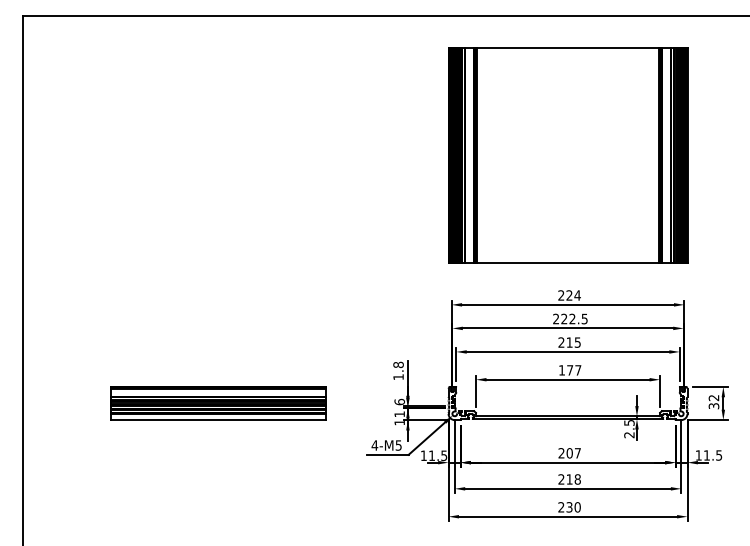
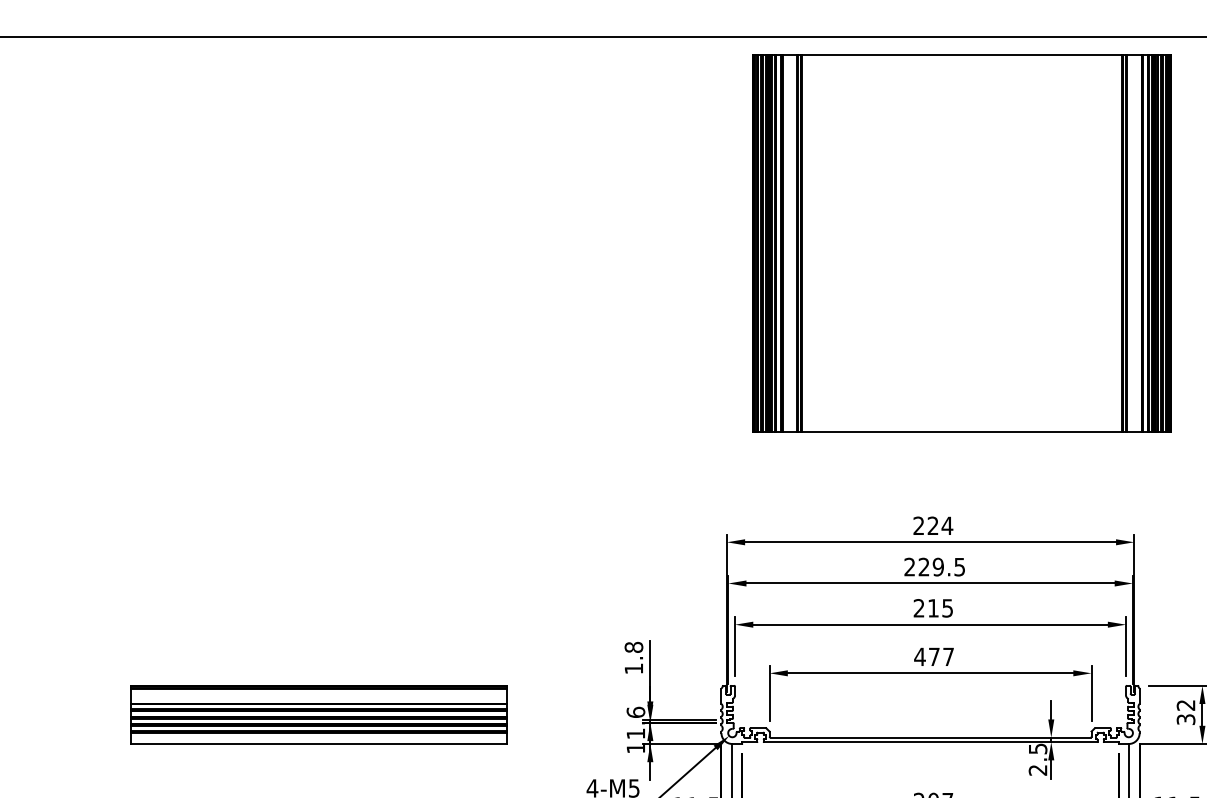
part: (568, 155) -> (962, 244), moved
text: (572, 318) -> (938, 566), 222.5 -> 229.5
text: (561, 370) -> (919, 657), 177 -> 477

